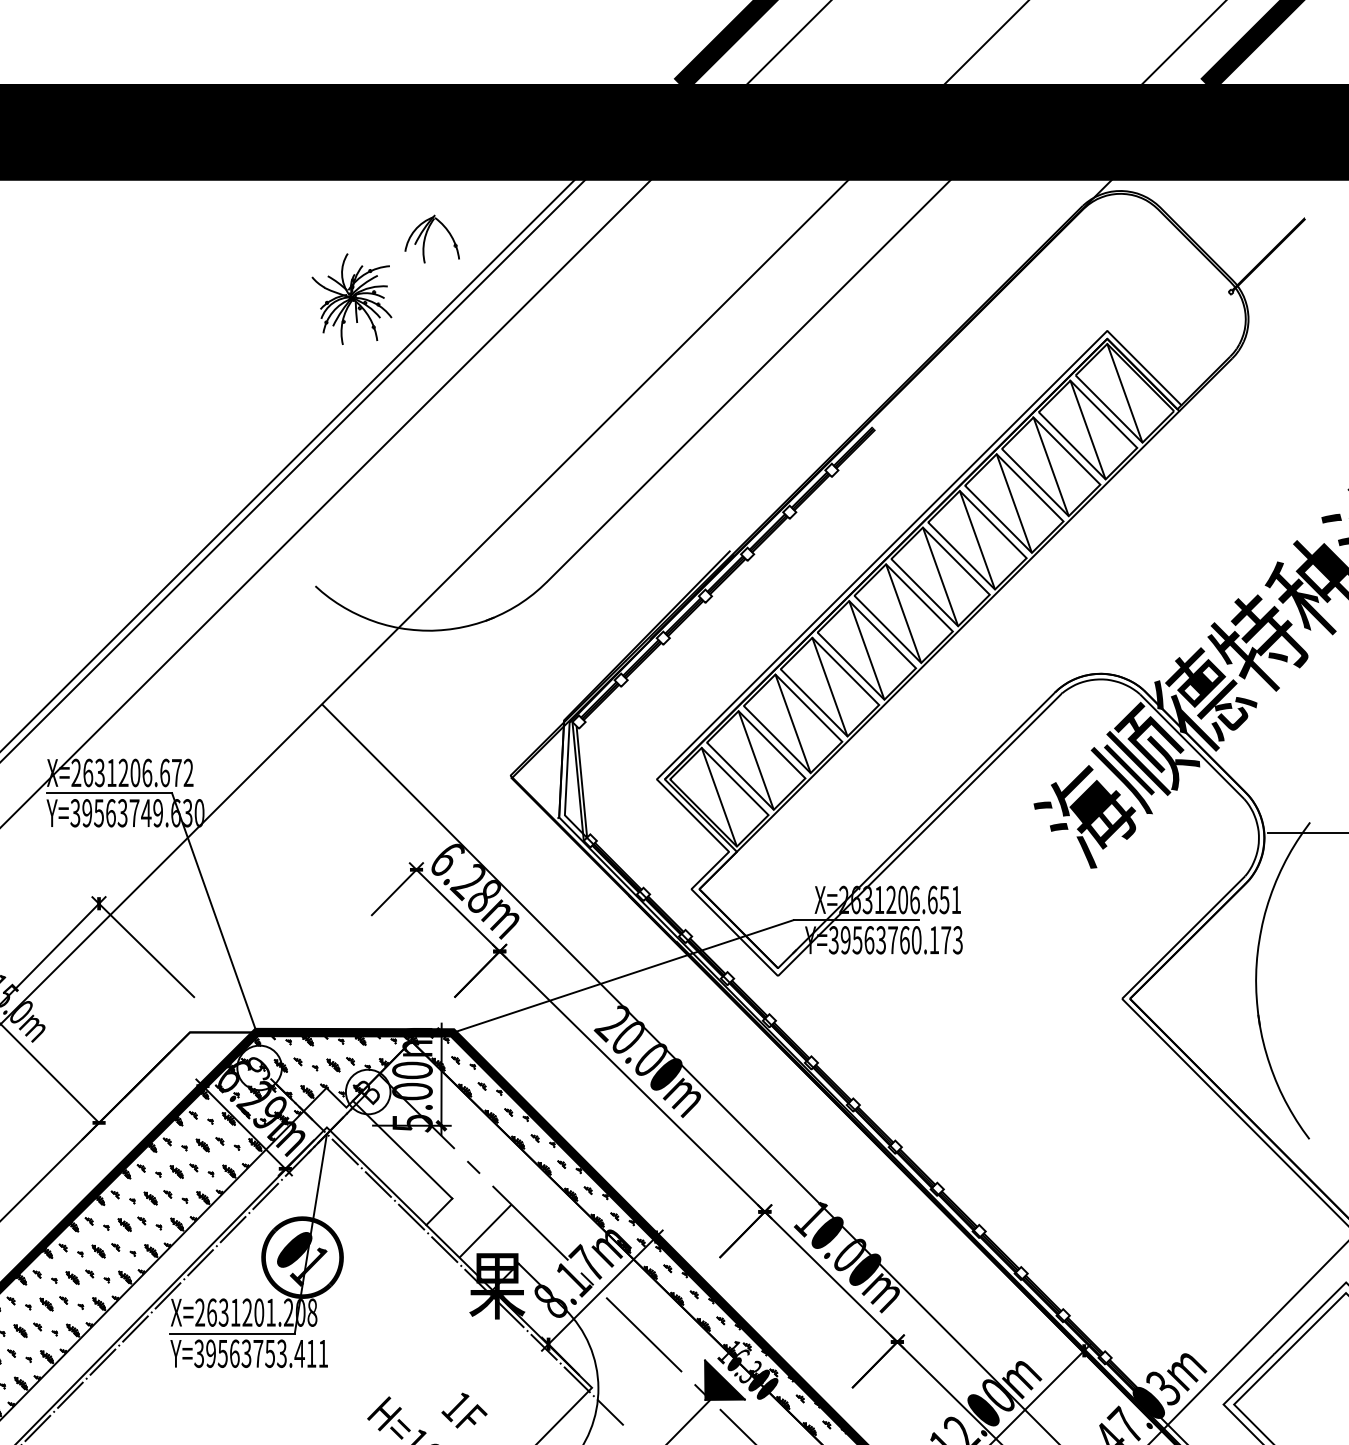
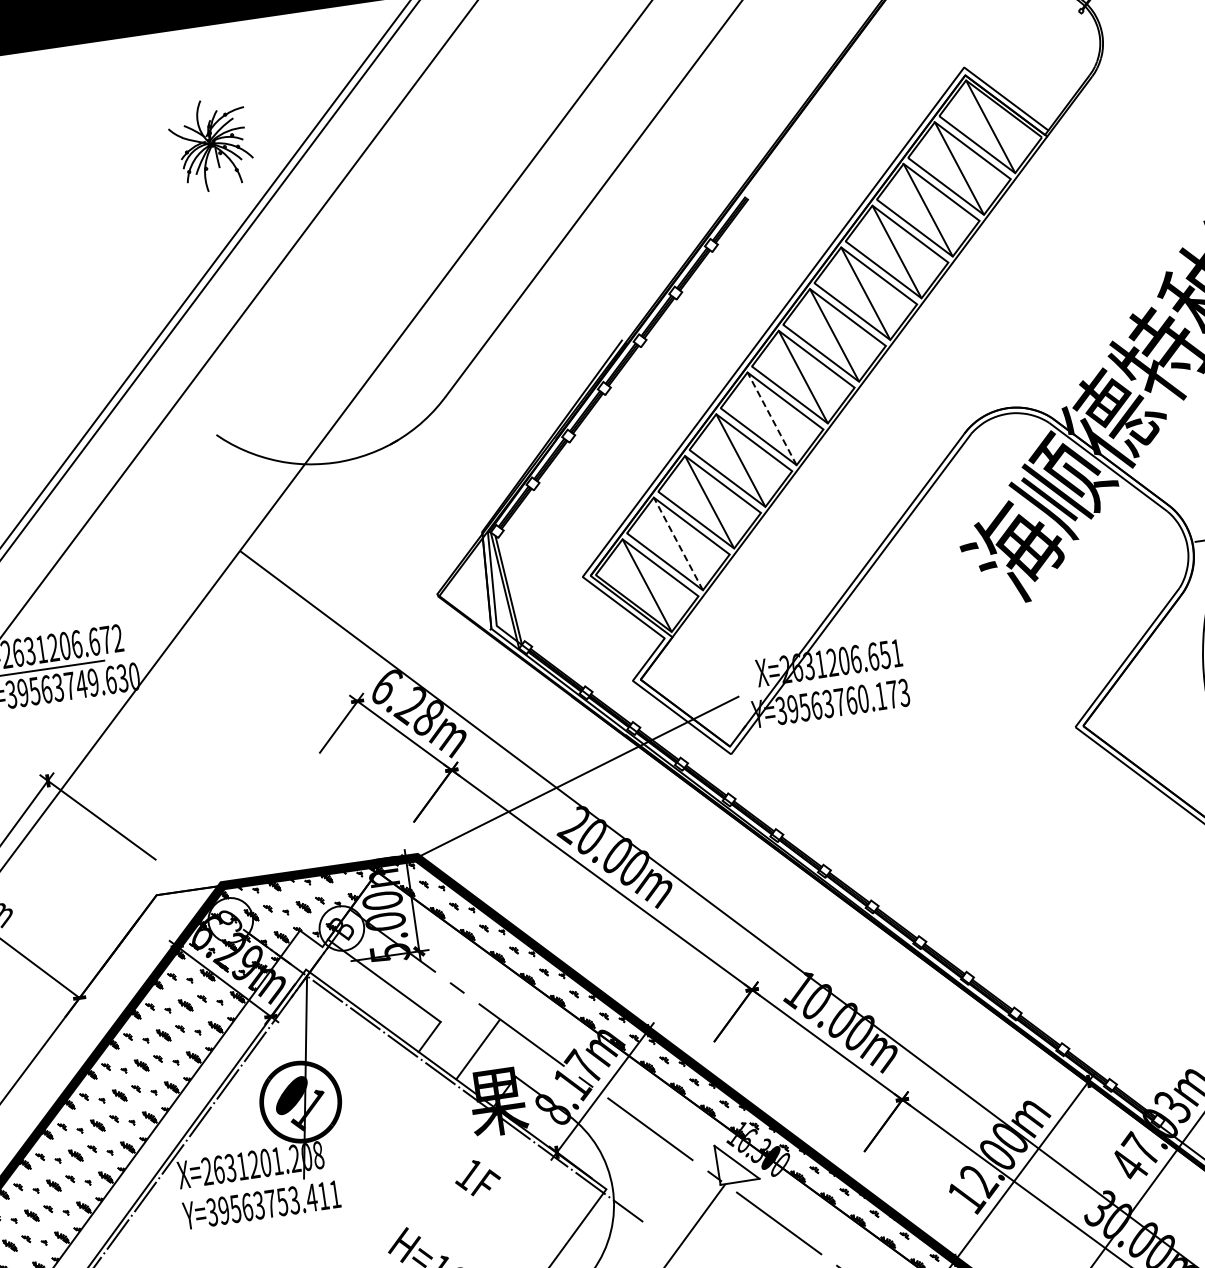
part: (431, 238) -> (281, 73), removed
line: (866, 649) -> (771, 417), solid -> dashed
line: (756, 760) -> (678, 543), solid -> dashed
line: (214, 912) -> (163, 772), removed
line: (856, 920) -> (800, 687), removed
line: (232, 1333) -> (242, 1187), removed
fill: (724, 1379) -> (736, 1161), removed
text: (464, 1410) -> (477, 1177), moved

